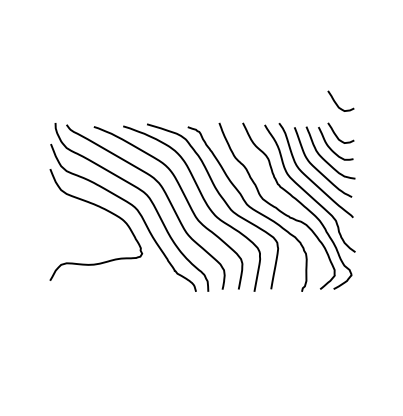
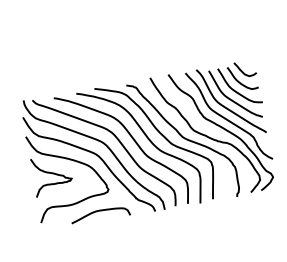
curve: (337, 103) -> (238, 46), removed
curve: (74, 221) -> (51, 173), added
curve: (126, 279) -> (99, 211), added

